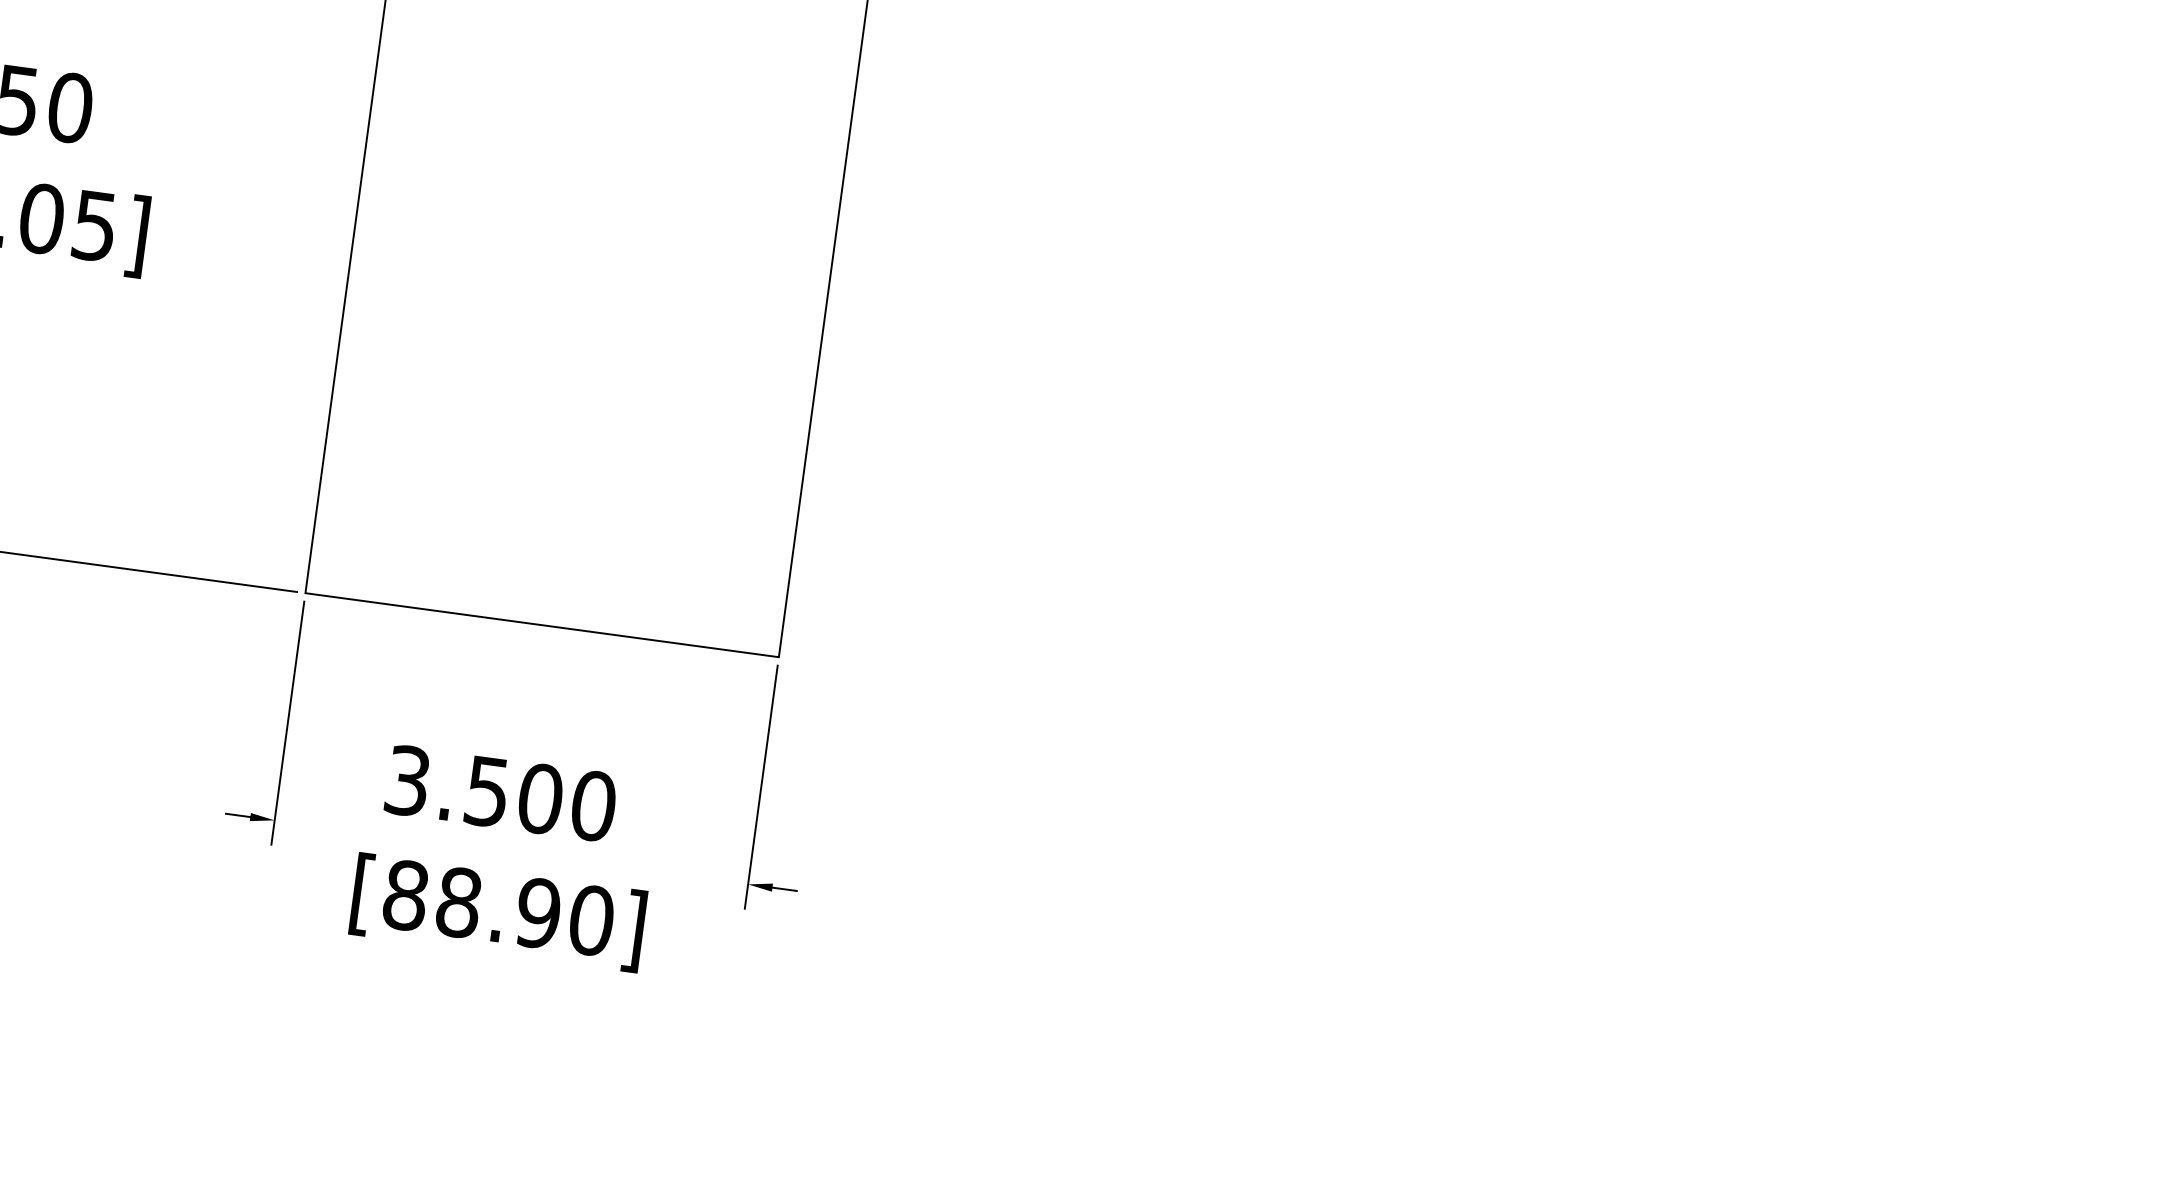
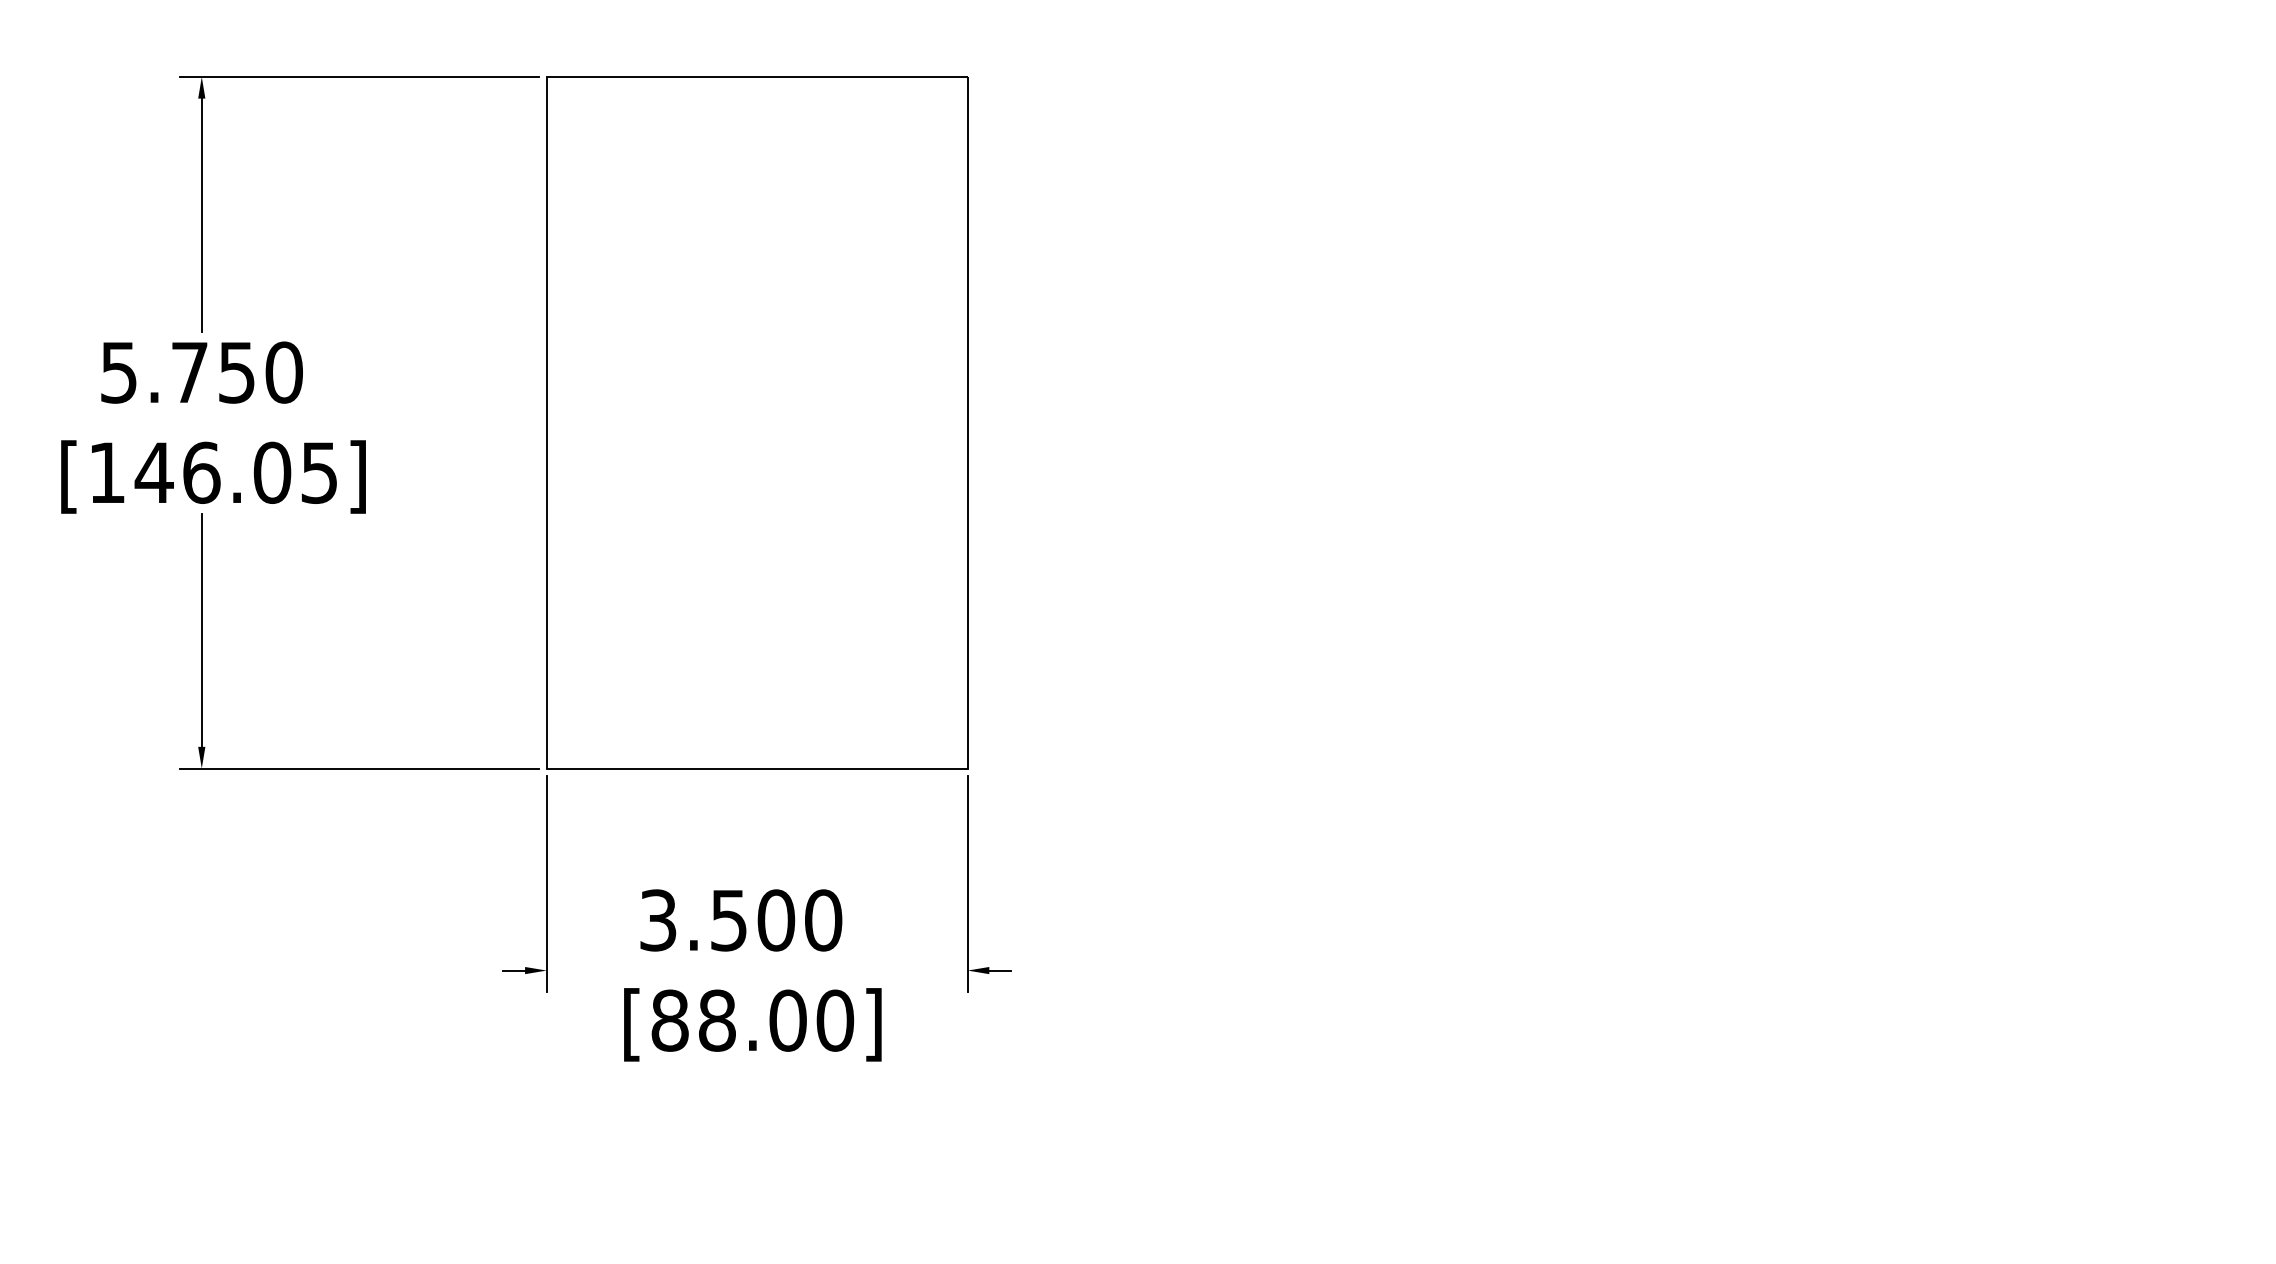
text: (537, 913) -> (787, 1020), [88.90] -> [88.00]

